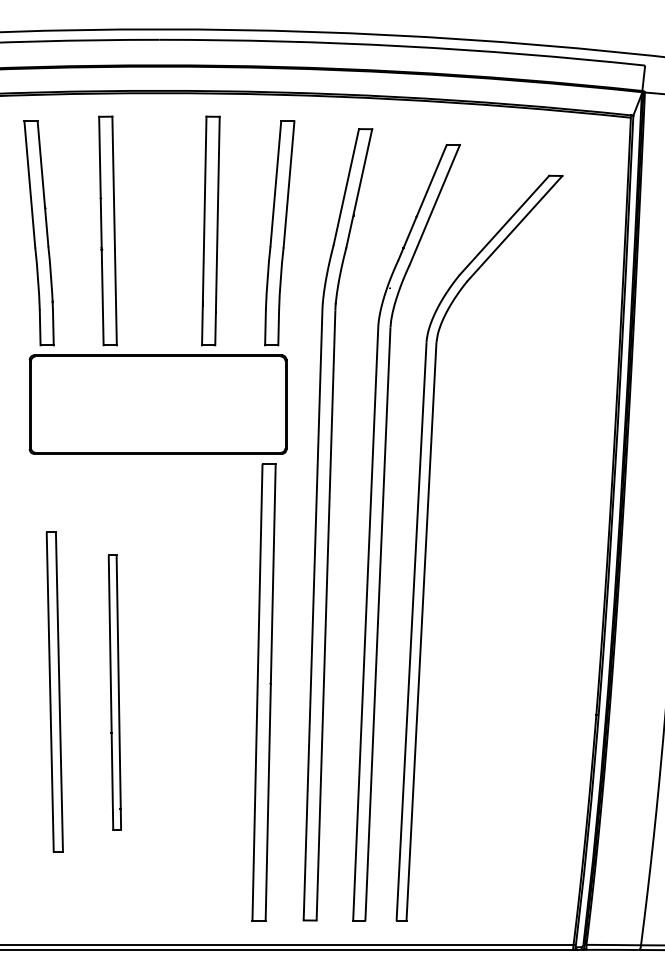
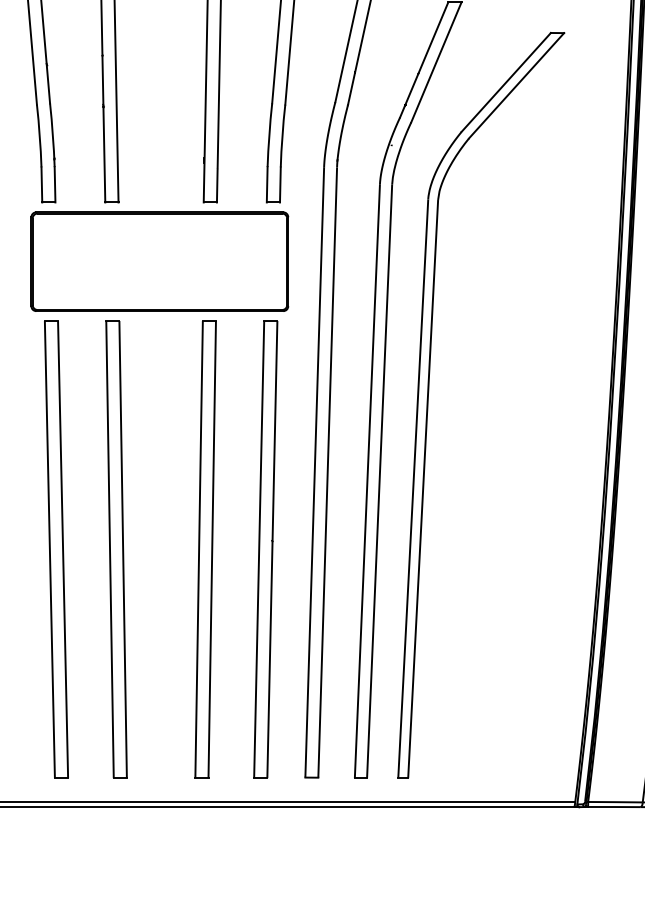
part: (54, 692) -> (56, 549), size x1.43
part: (114, 692) -> (116, 549), size x1.67
part: (203, 692) -> (205, 549), added

